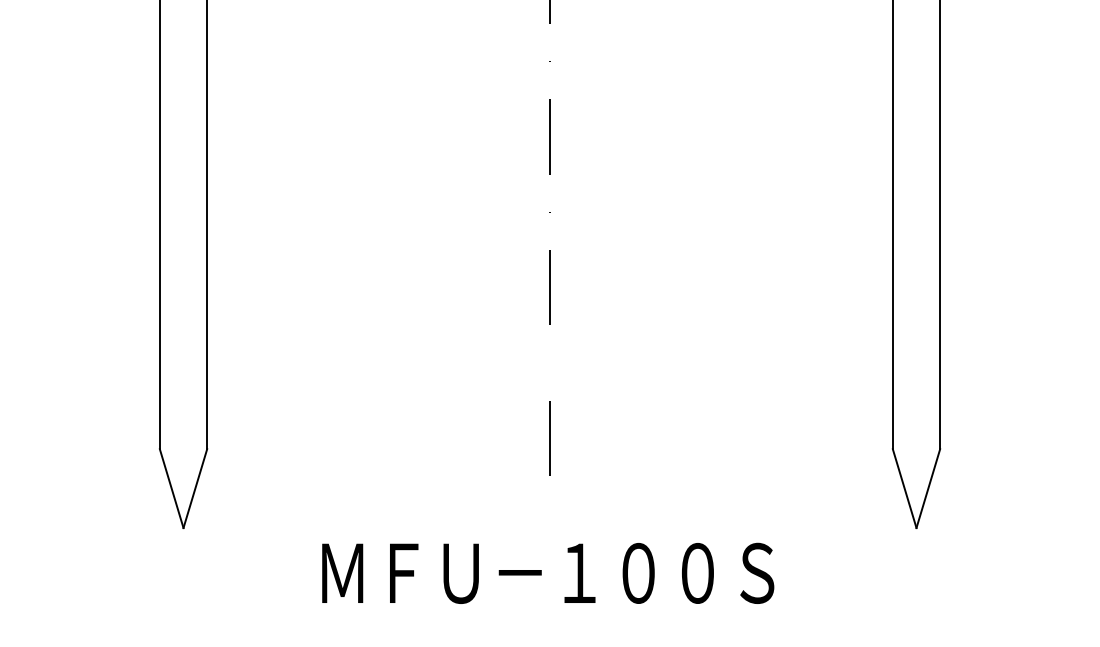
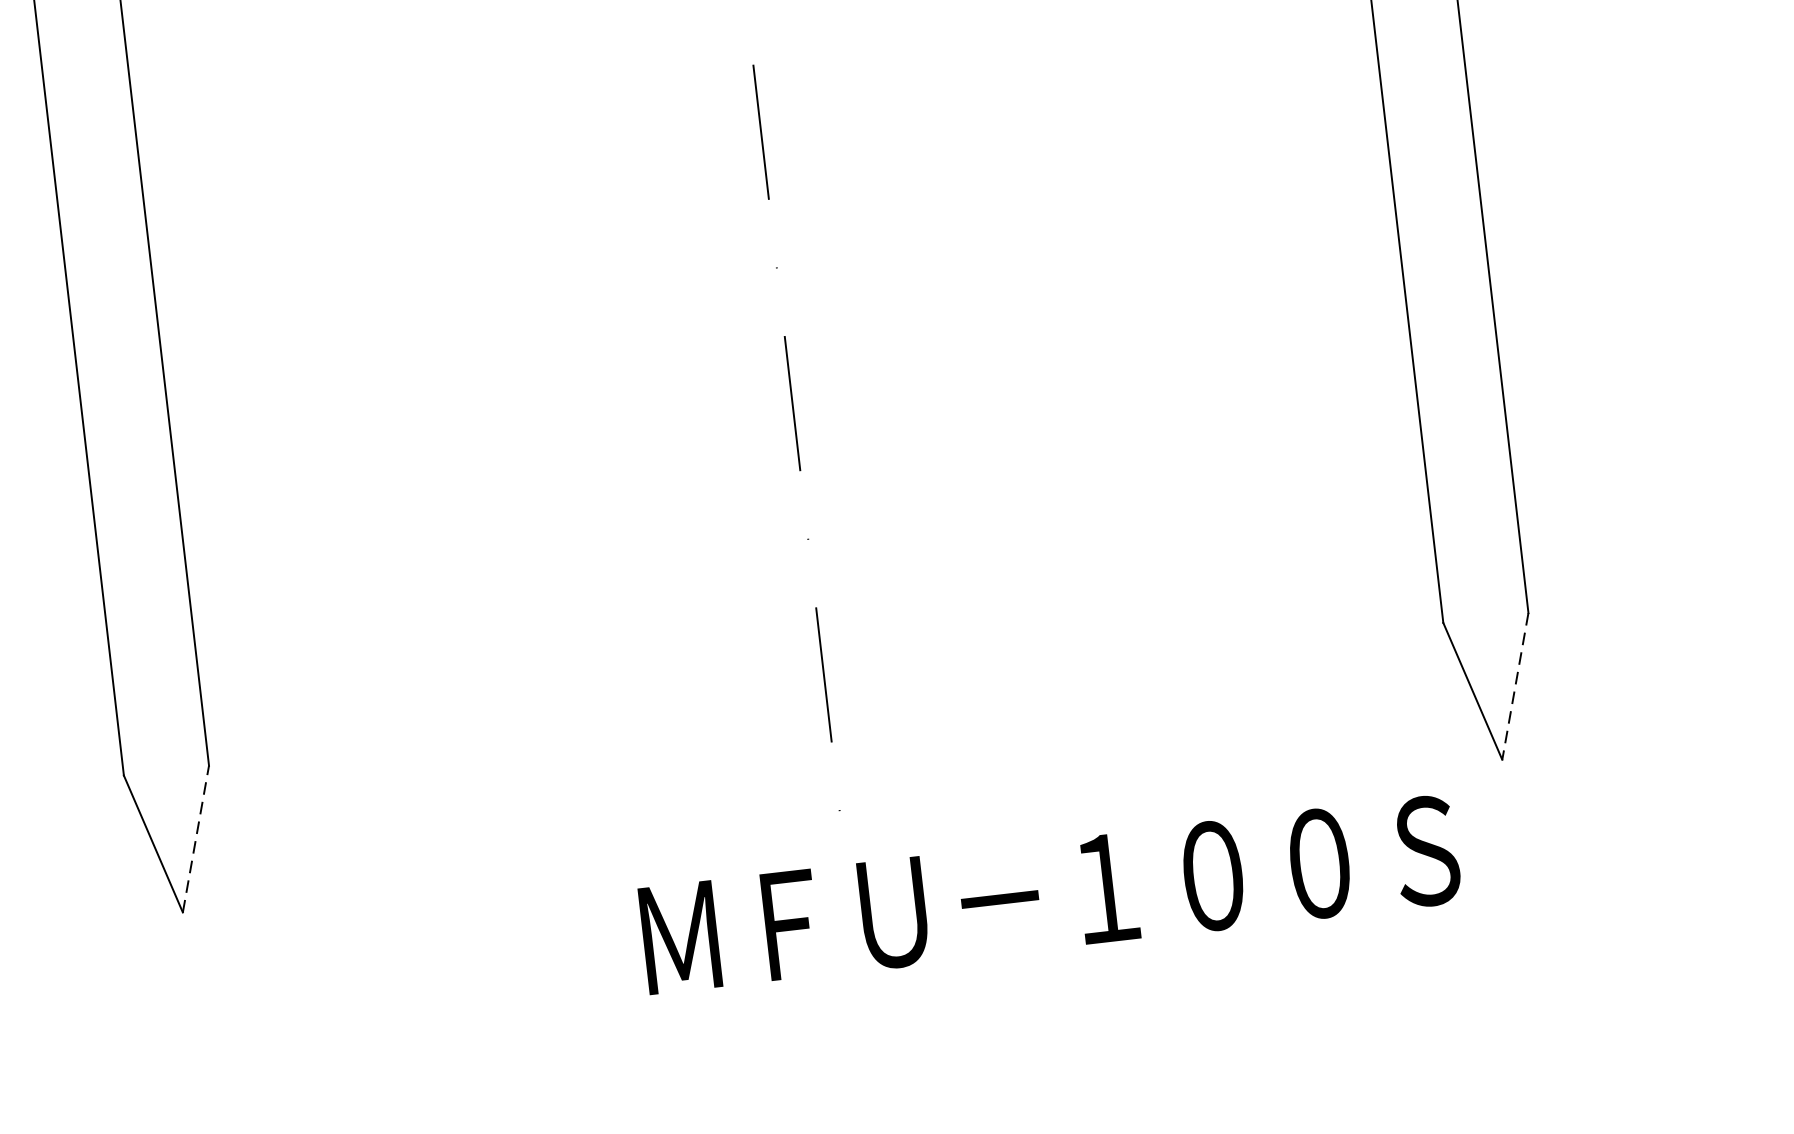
line: (195, 488) -> (196, 838), solid -> dashed
line: (928, 489) -> (1515, 687), solid -> dashed
text: (548, 572) -> (1050, 893), moved

